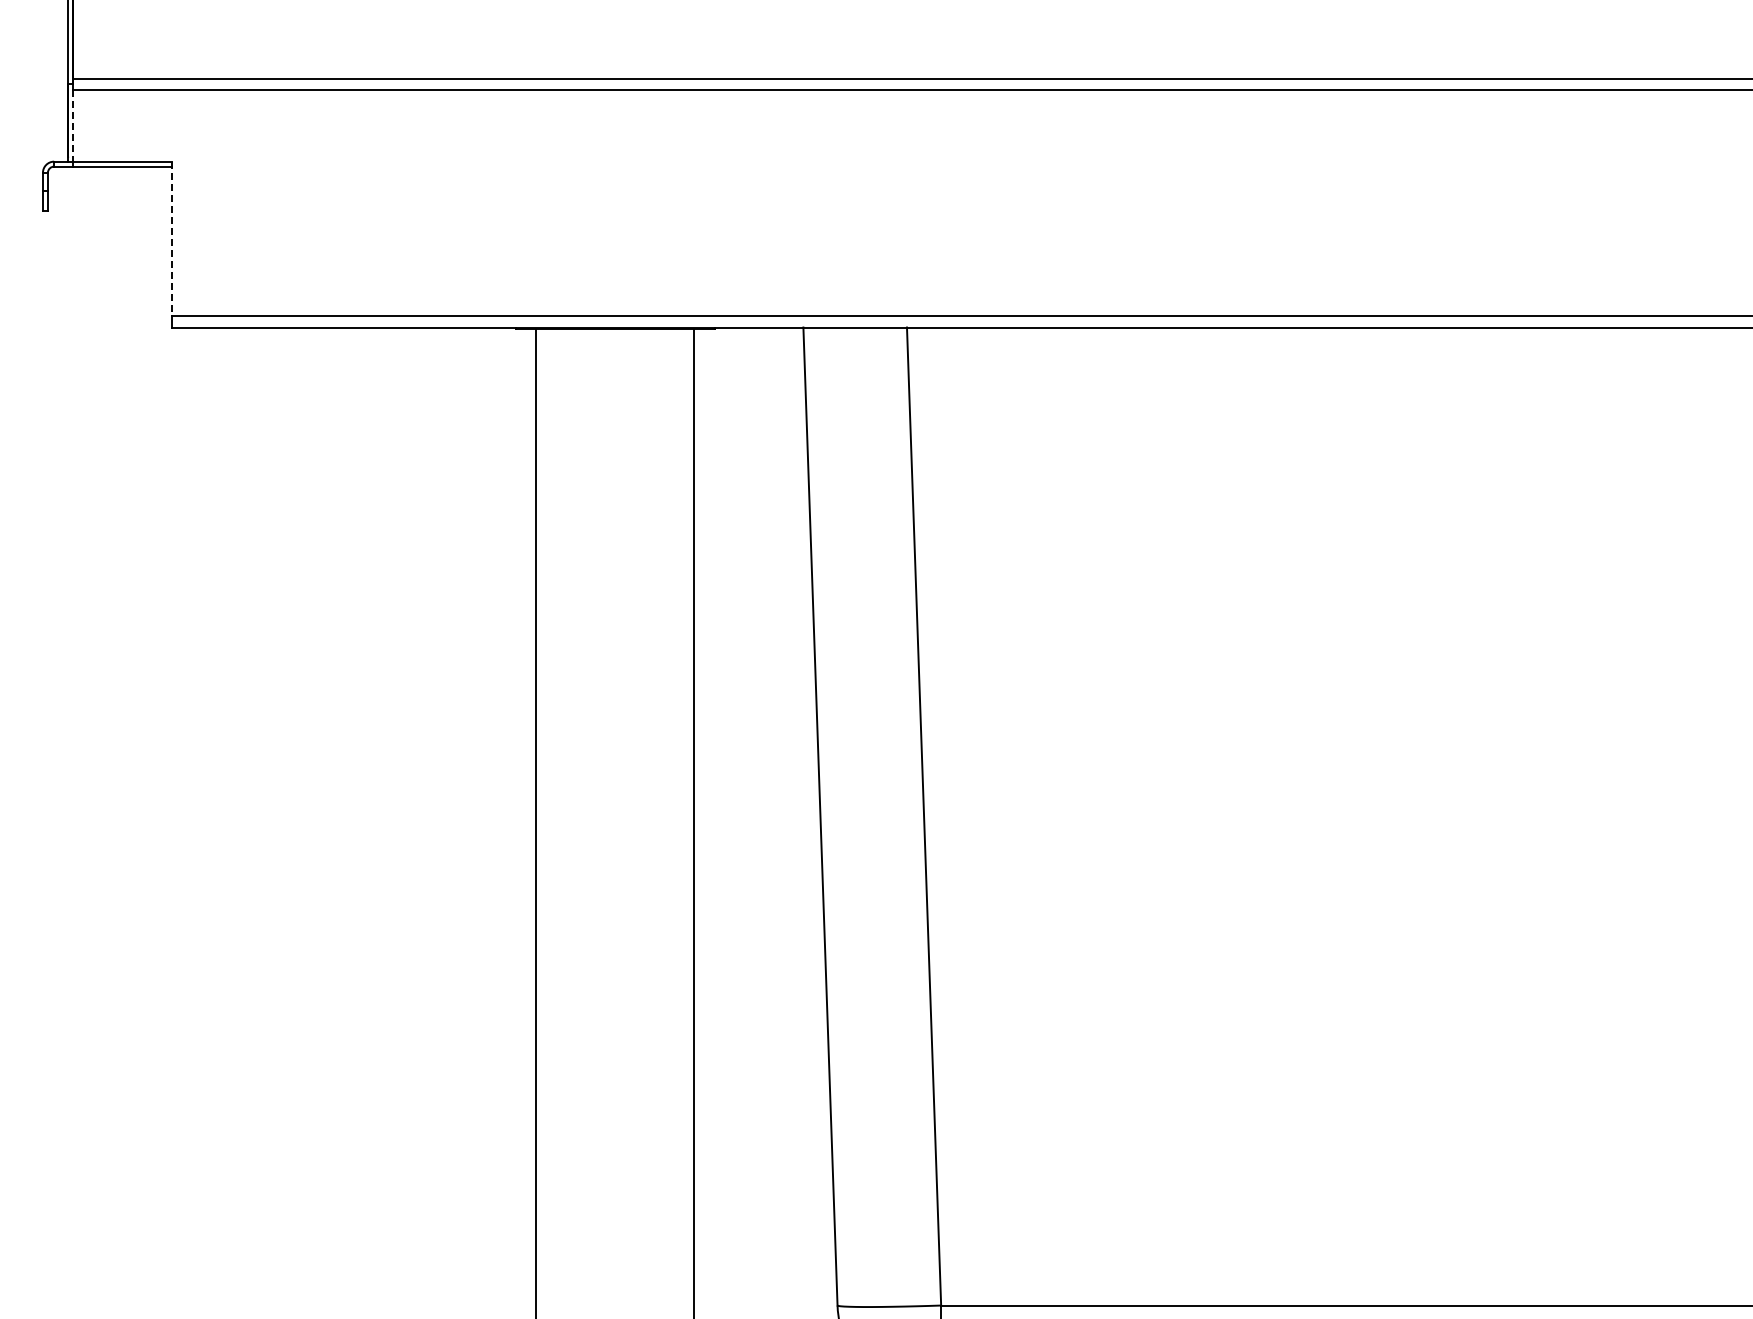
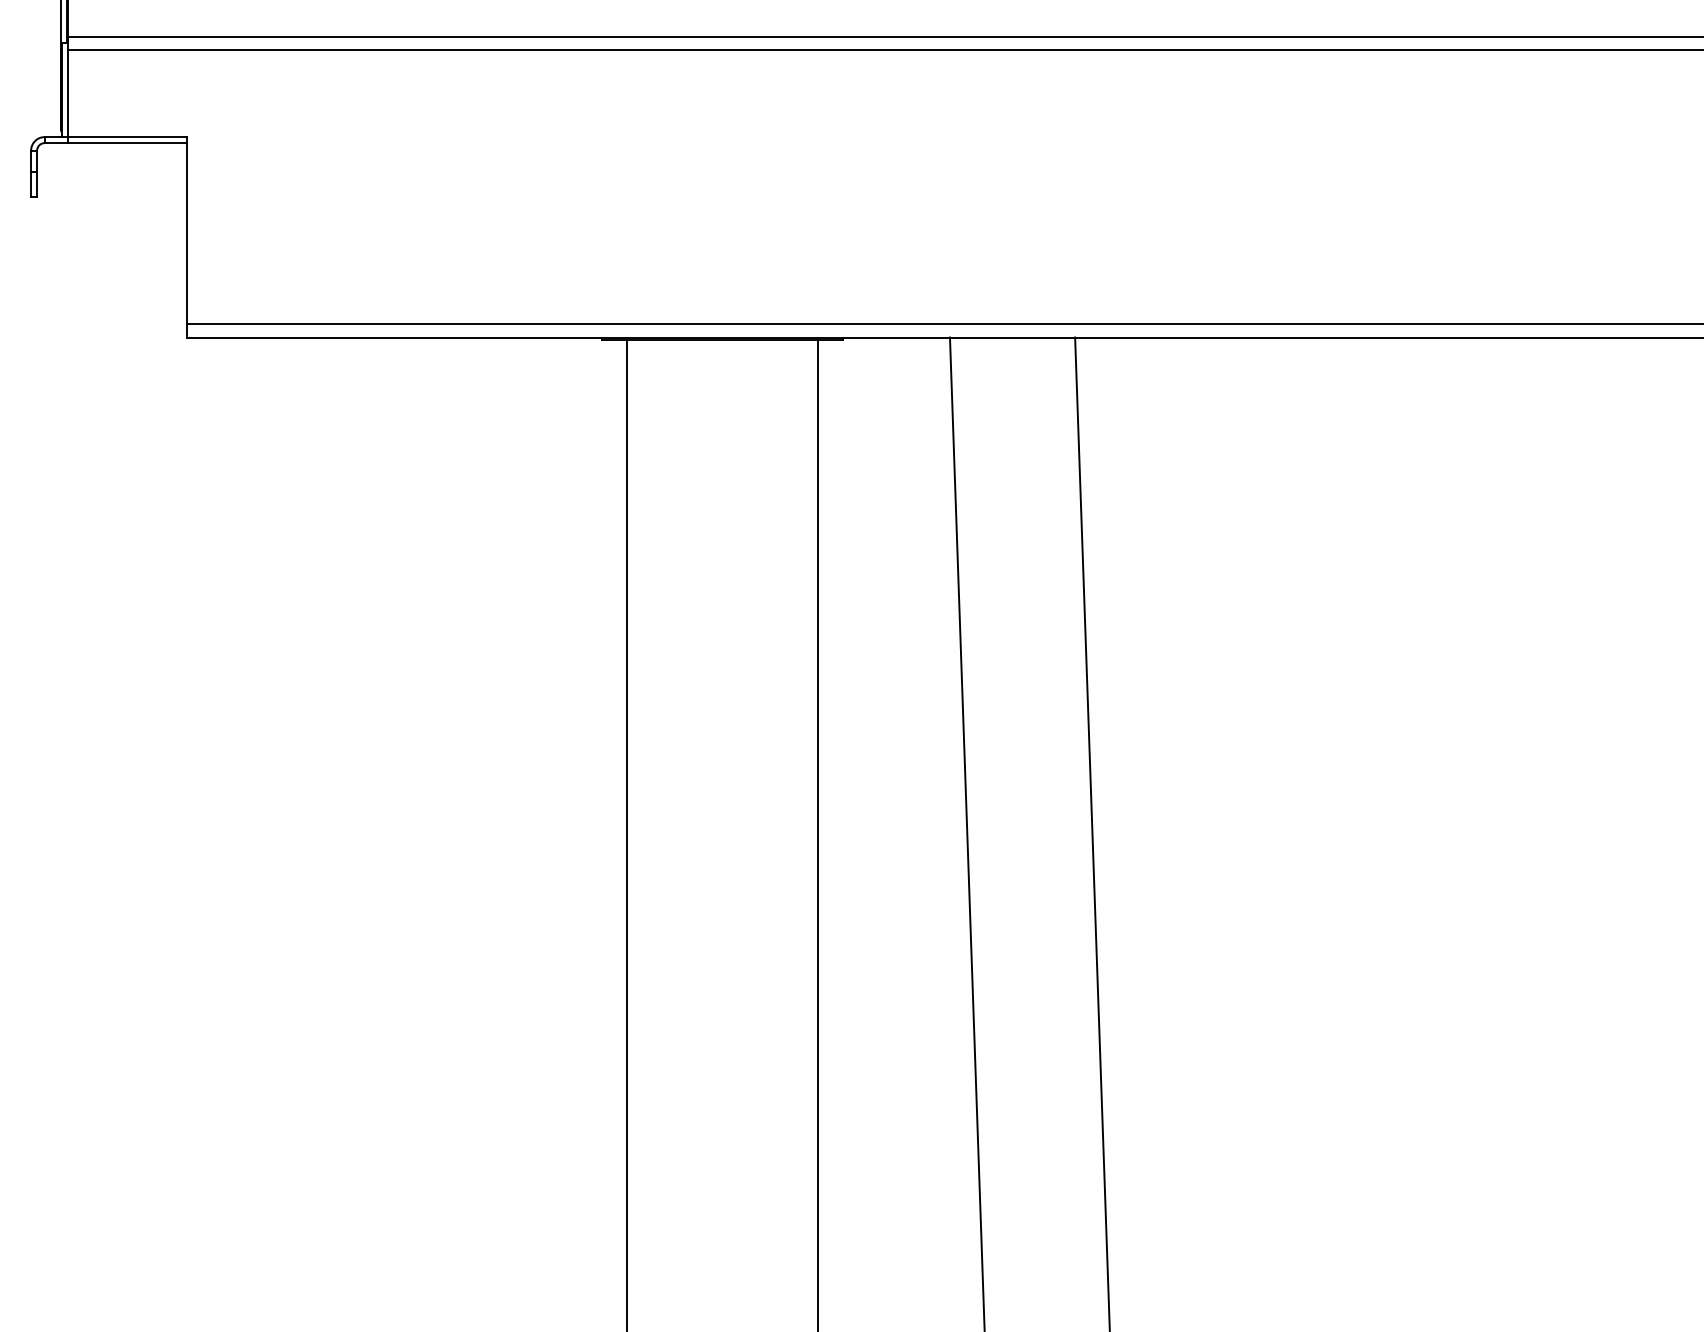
line: (73, 125) -> (68, 93), dashed -> solid
line: (171, 239) -> (186, 231), dashed -> solid

